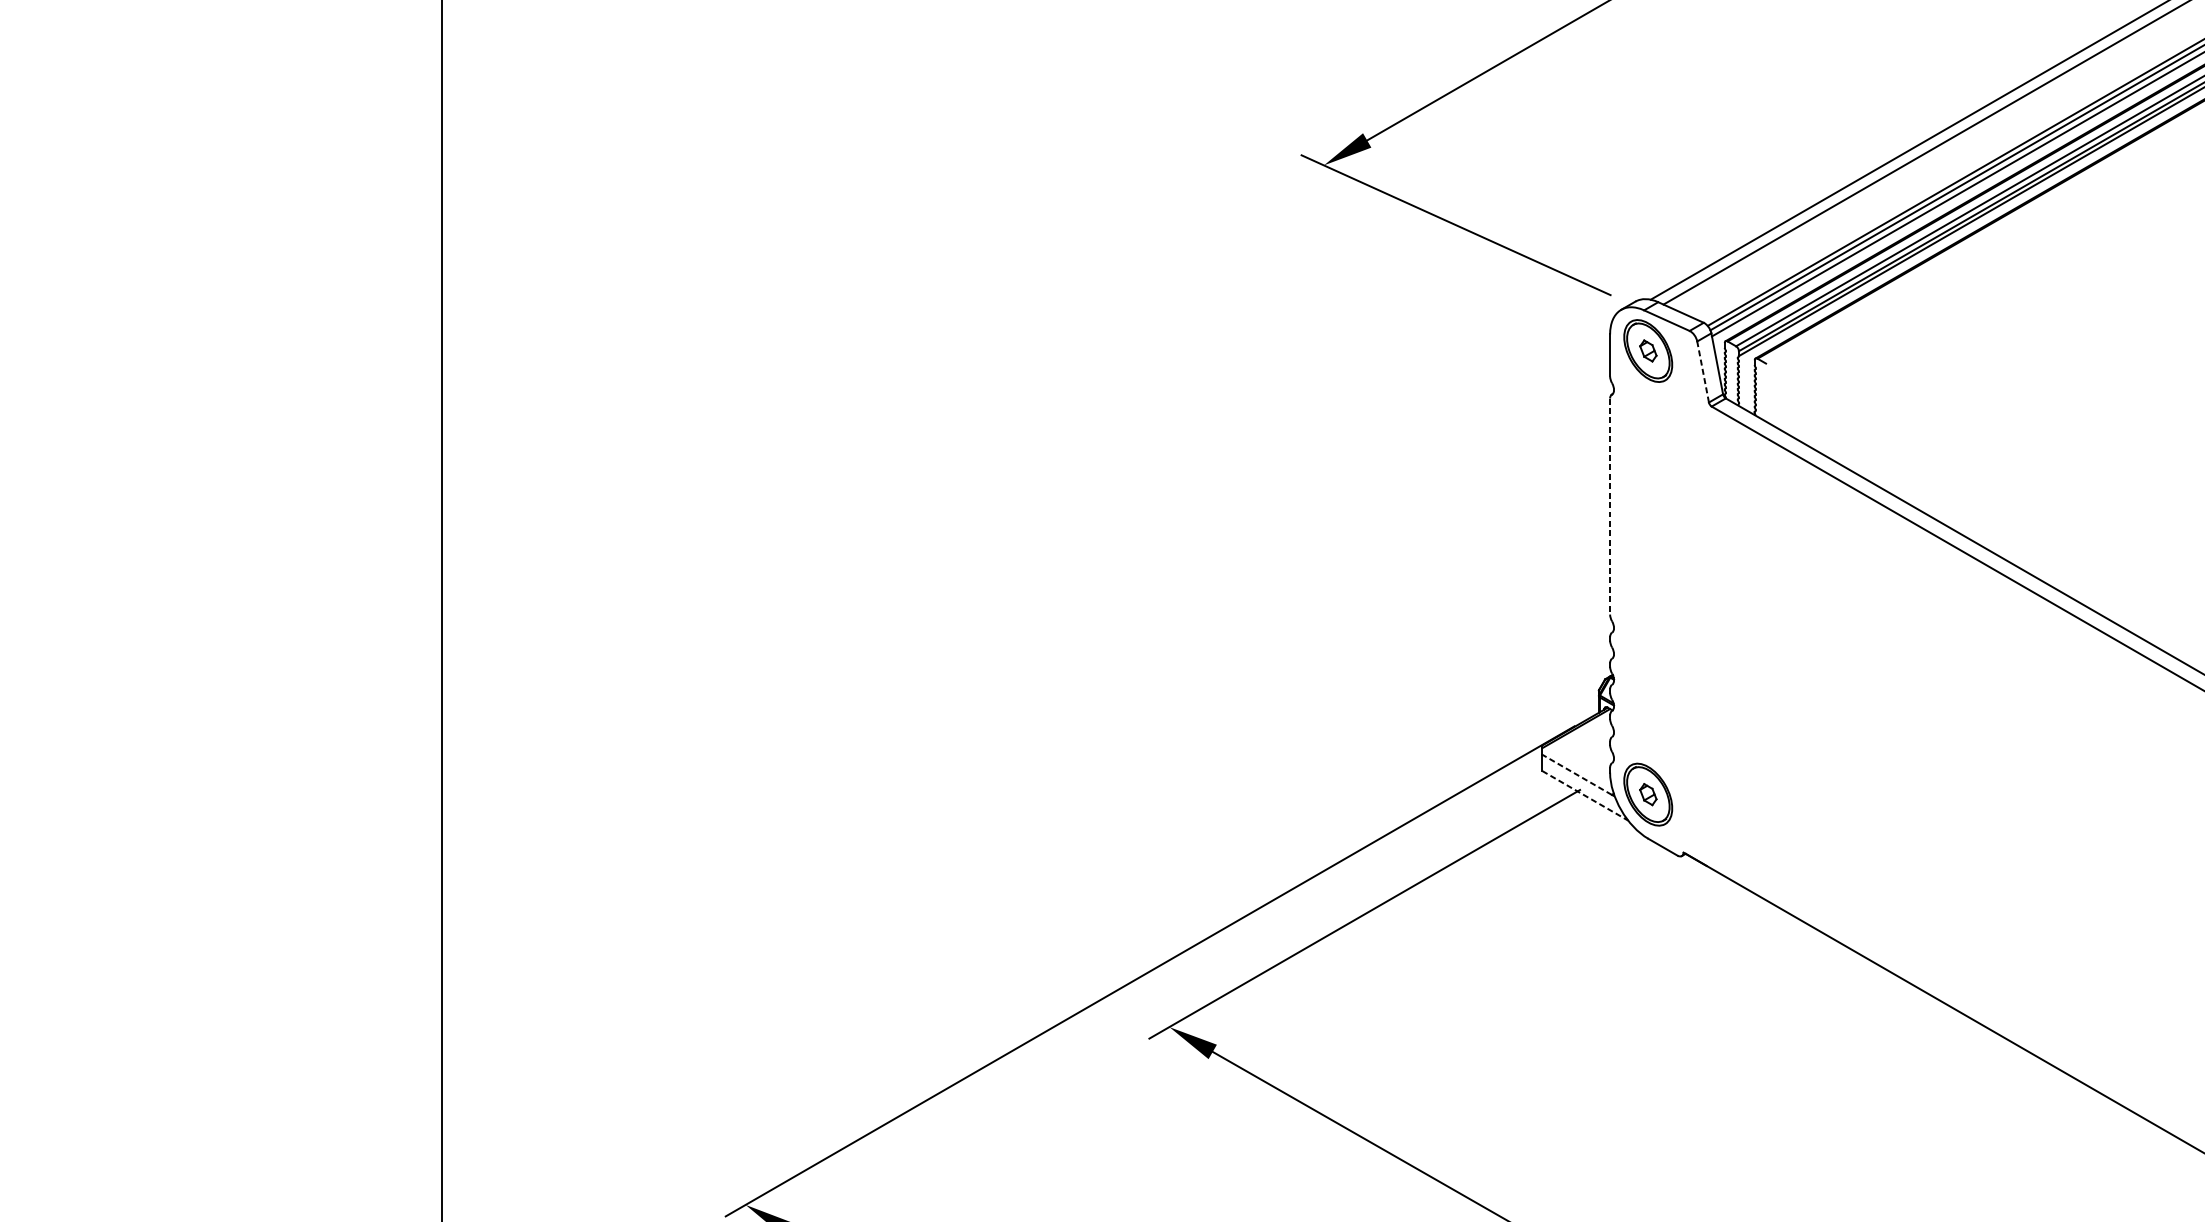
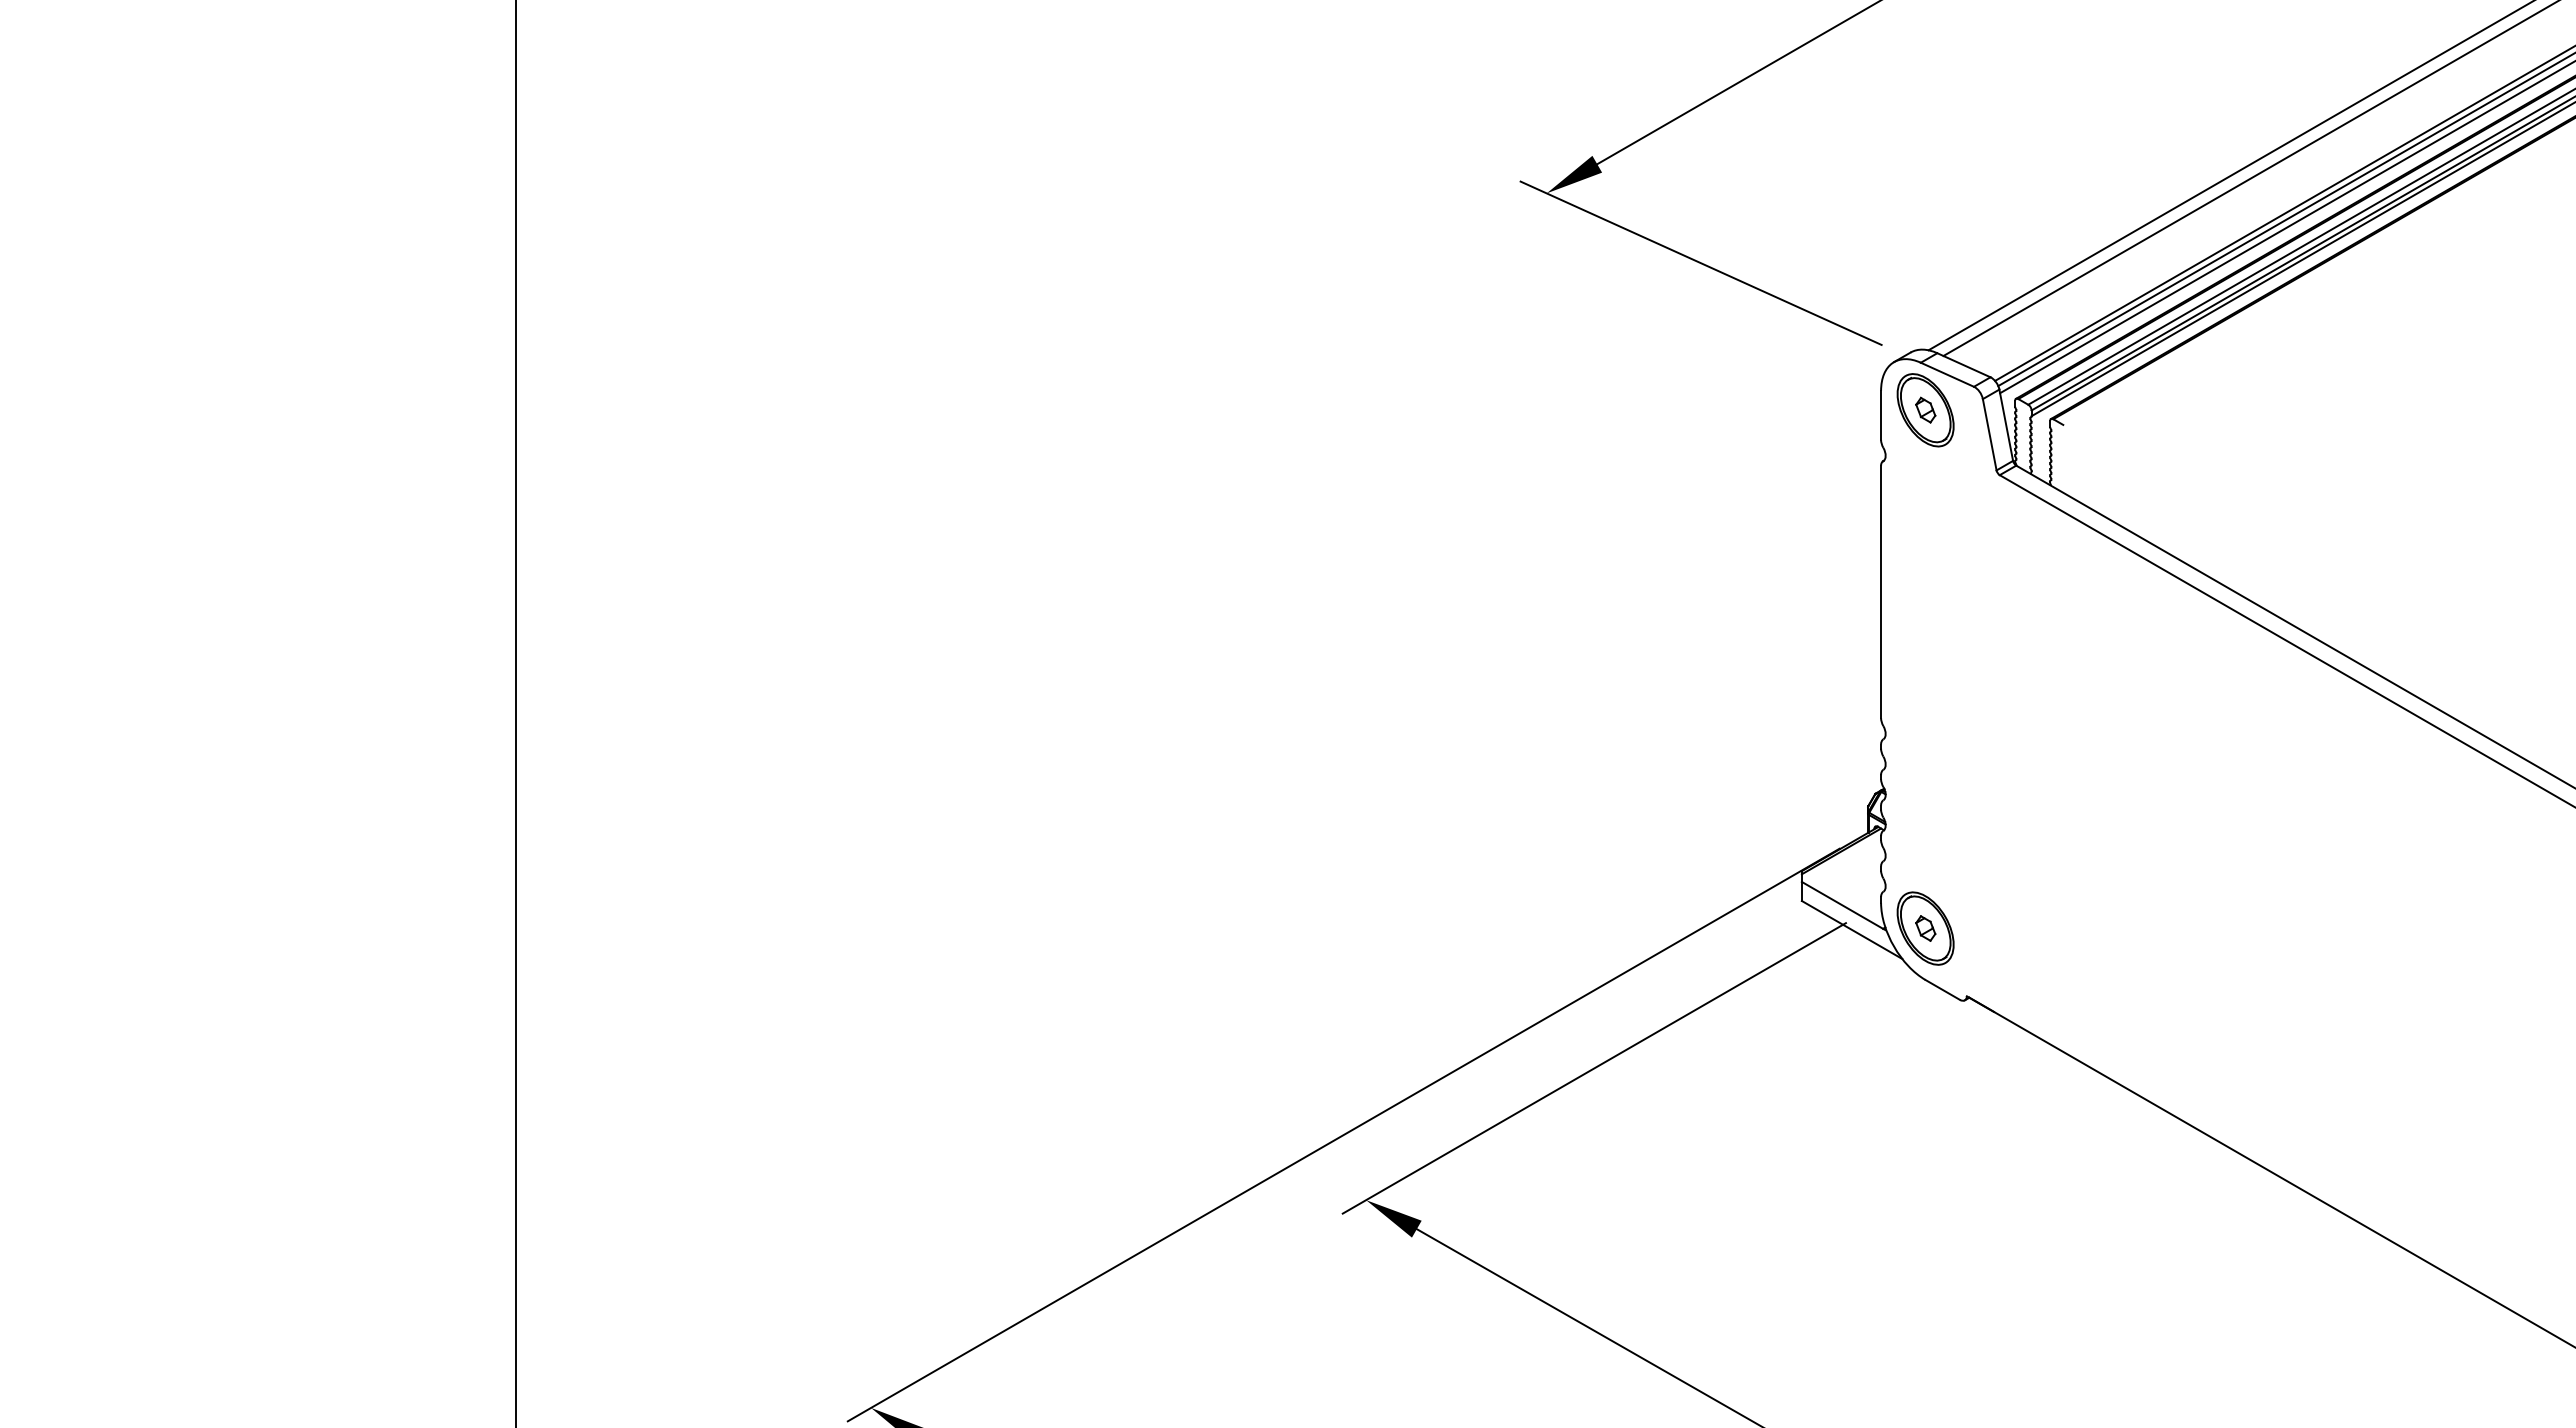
line: (1702, 371) -> (1989, 434), dashed -> solid
line: (1610, 507) -> (1881, 592), dashed -> solid
line: (1577, 774) -> (1842, 905), dashed -> solid
line: (1585, 795) -> (1852, 929), dashed -> solid

